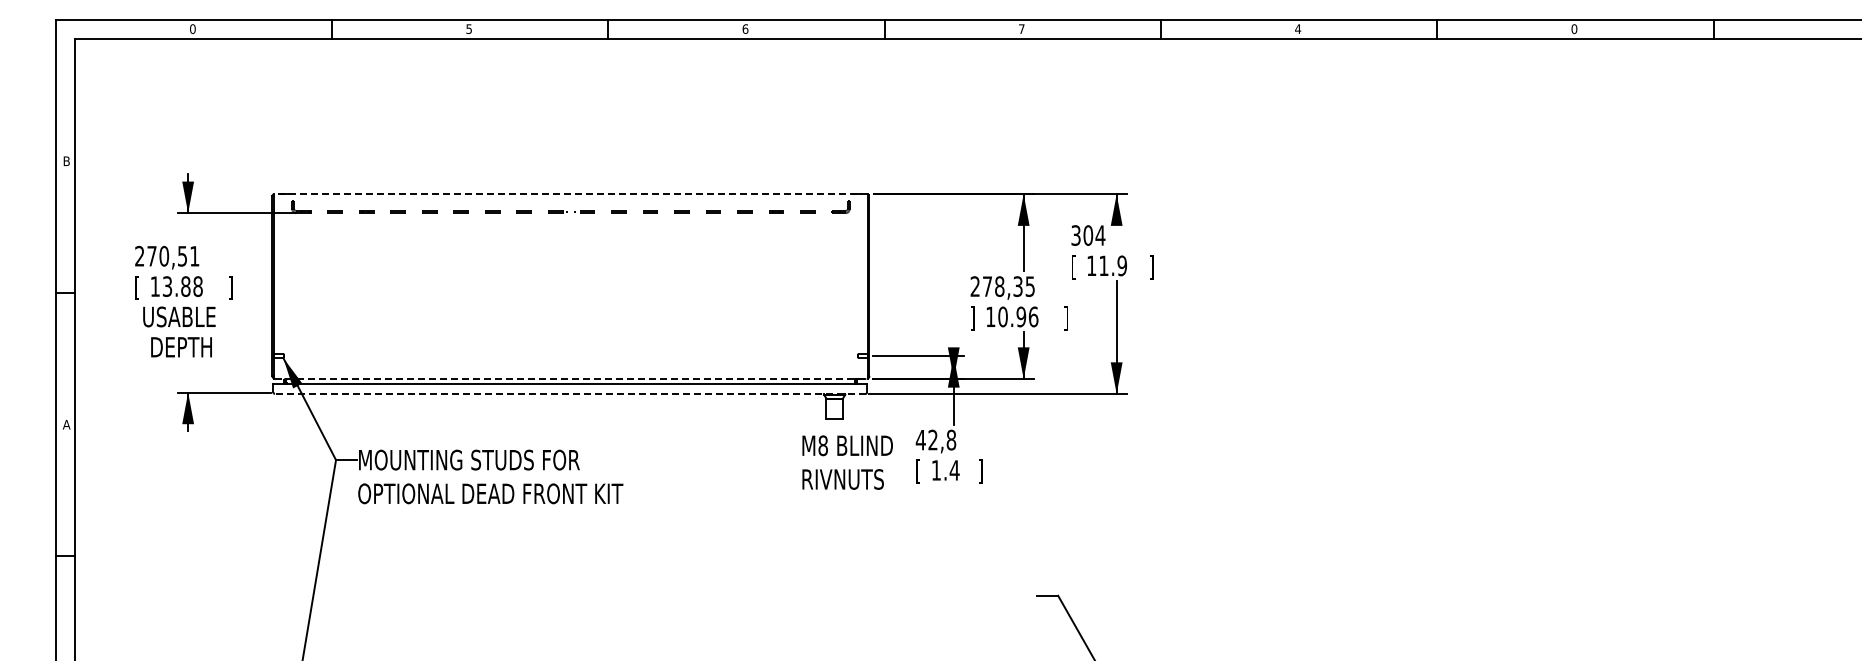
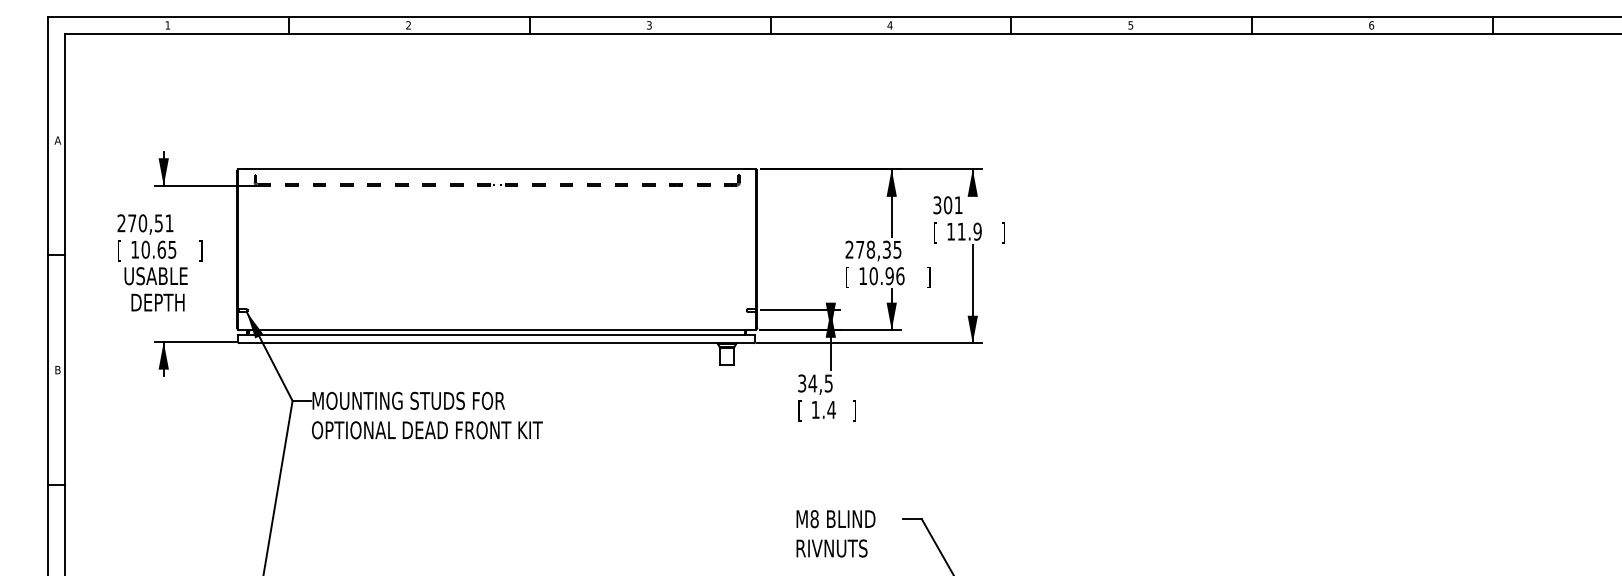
text: (192, 28) -> (167, 24), 0 -> 1
text: (1021, 28) -> (889, 24), 7 -> 4
text: (1574, 28) -> (1371, 24), 0 -> 6
text: (468, 29) -> (408, 25), 5 -> 2
text: (745, 29) -> (649, 25), 6 -> 3
text: (1298, 29) -> (1131, 25), 4 -> 5
text: (66, 160) -> (57, 139), B -> A
line: (570, 194) -> (496, 169), dashed -> solid
text: (1100, 235) -> (958, 205), 304 -> 301
text: (182, 286) -> (158, 249), 13.88 -> 10.65
text: (972, 318) -> (847, 277), ] -> [
line: (570, 378) -> (496, 329), dashed -> solid
line: (569, 393) -> (496, 342), dashed -> solid
text: (66, 424) -> (57, 369), A -> B
text: (935, 439) -> (814, 382), 42,8 -> 34,5
text: (847, 462) -> (835, 533), moved

